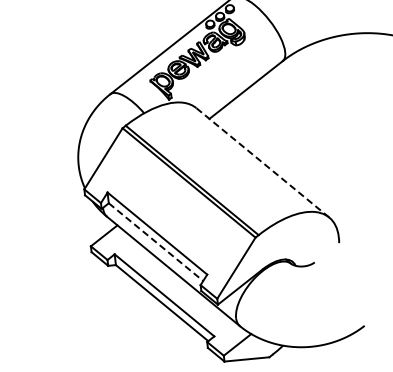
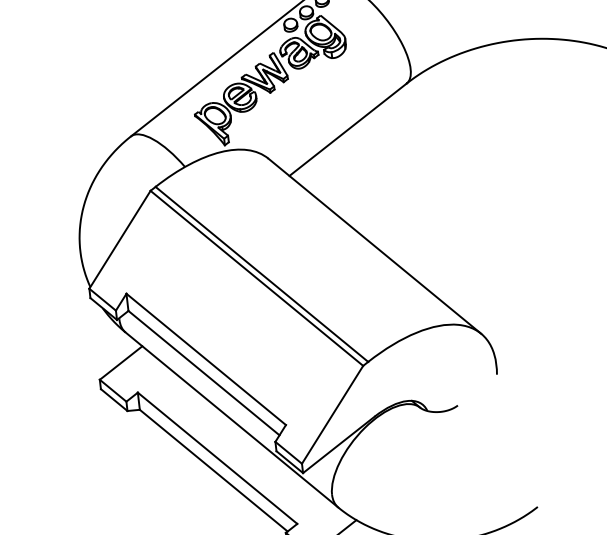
line: (262, 162) -> (374, 245), dashed -> solid
line: (156, 242) -> (204, 373), dashed -> solid

